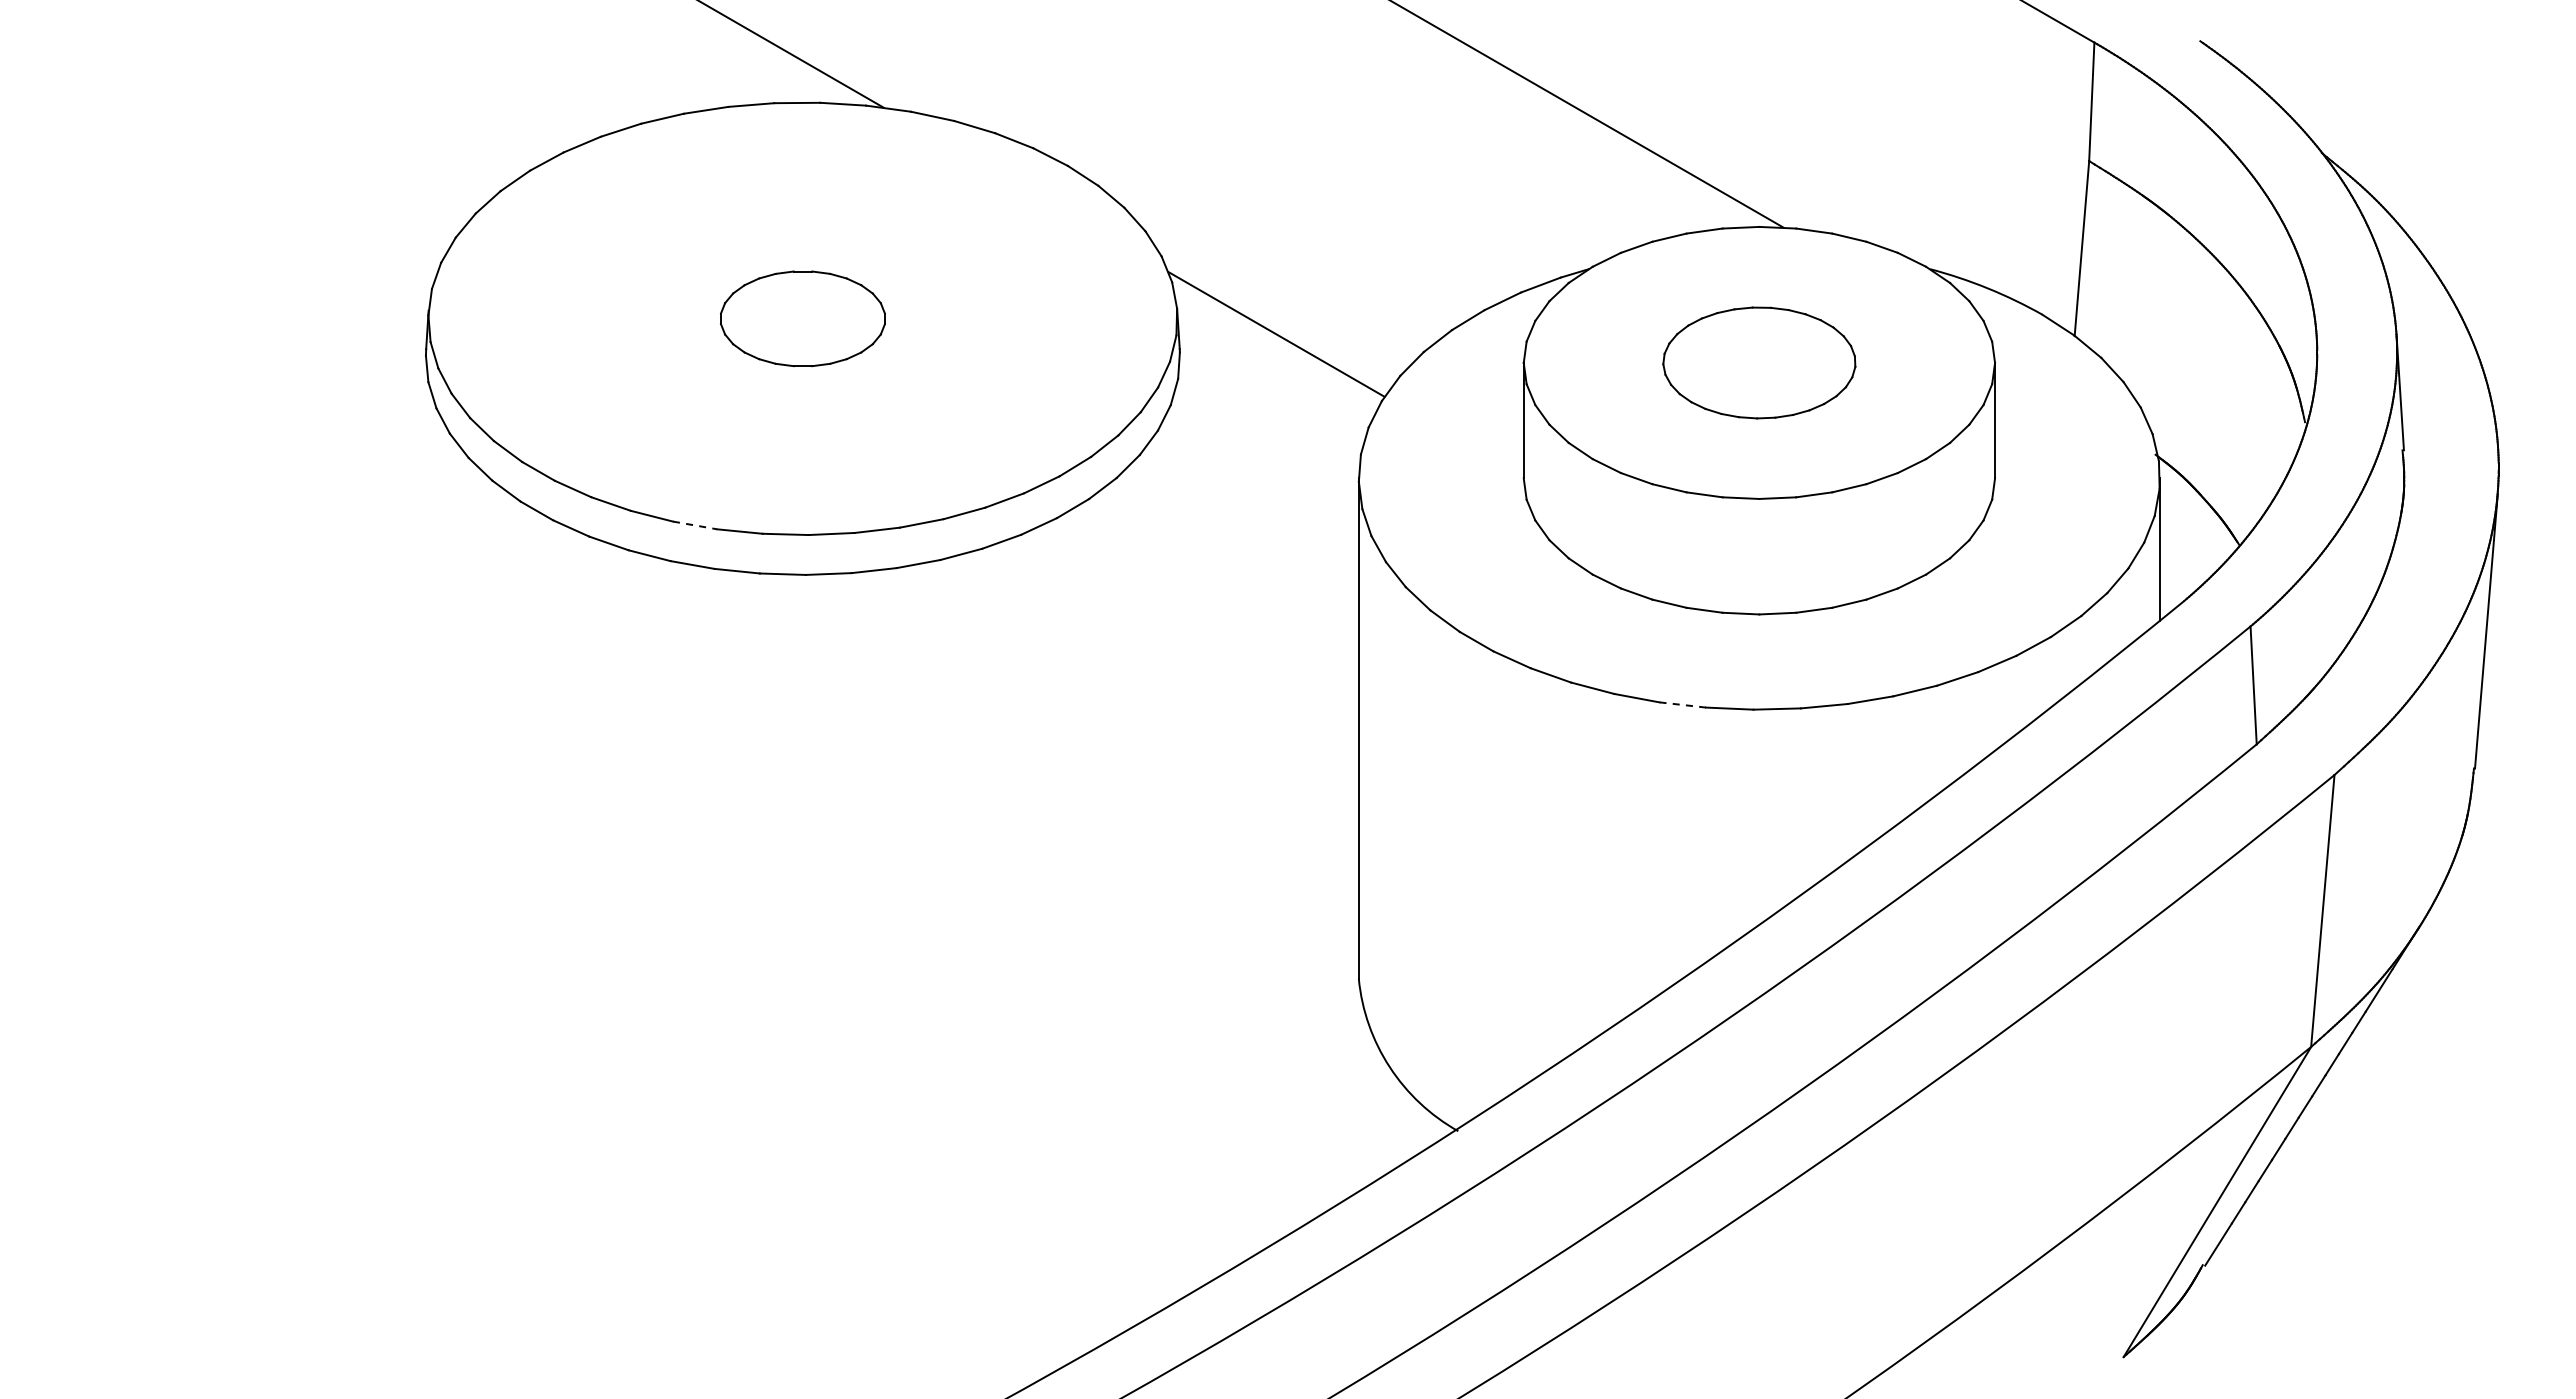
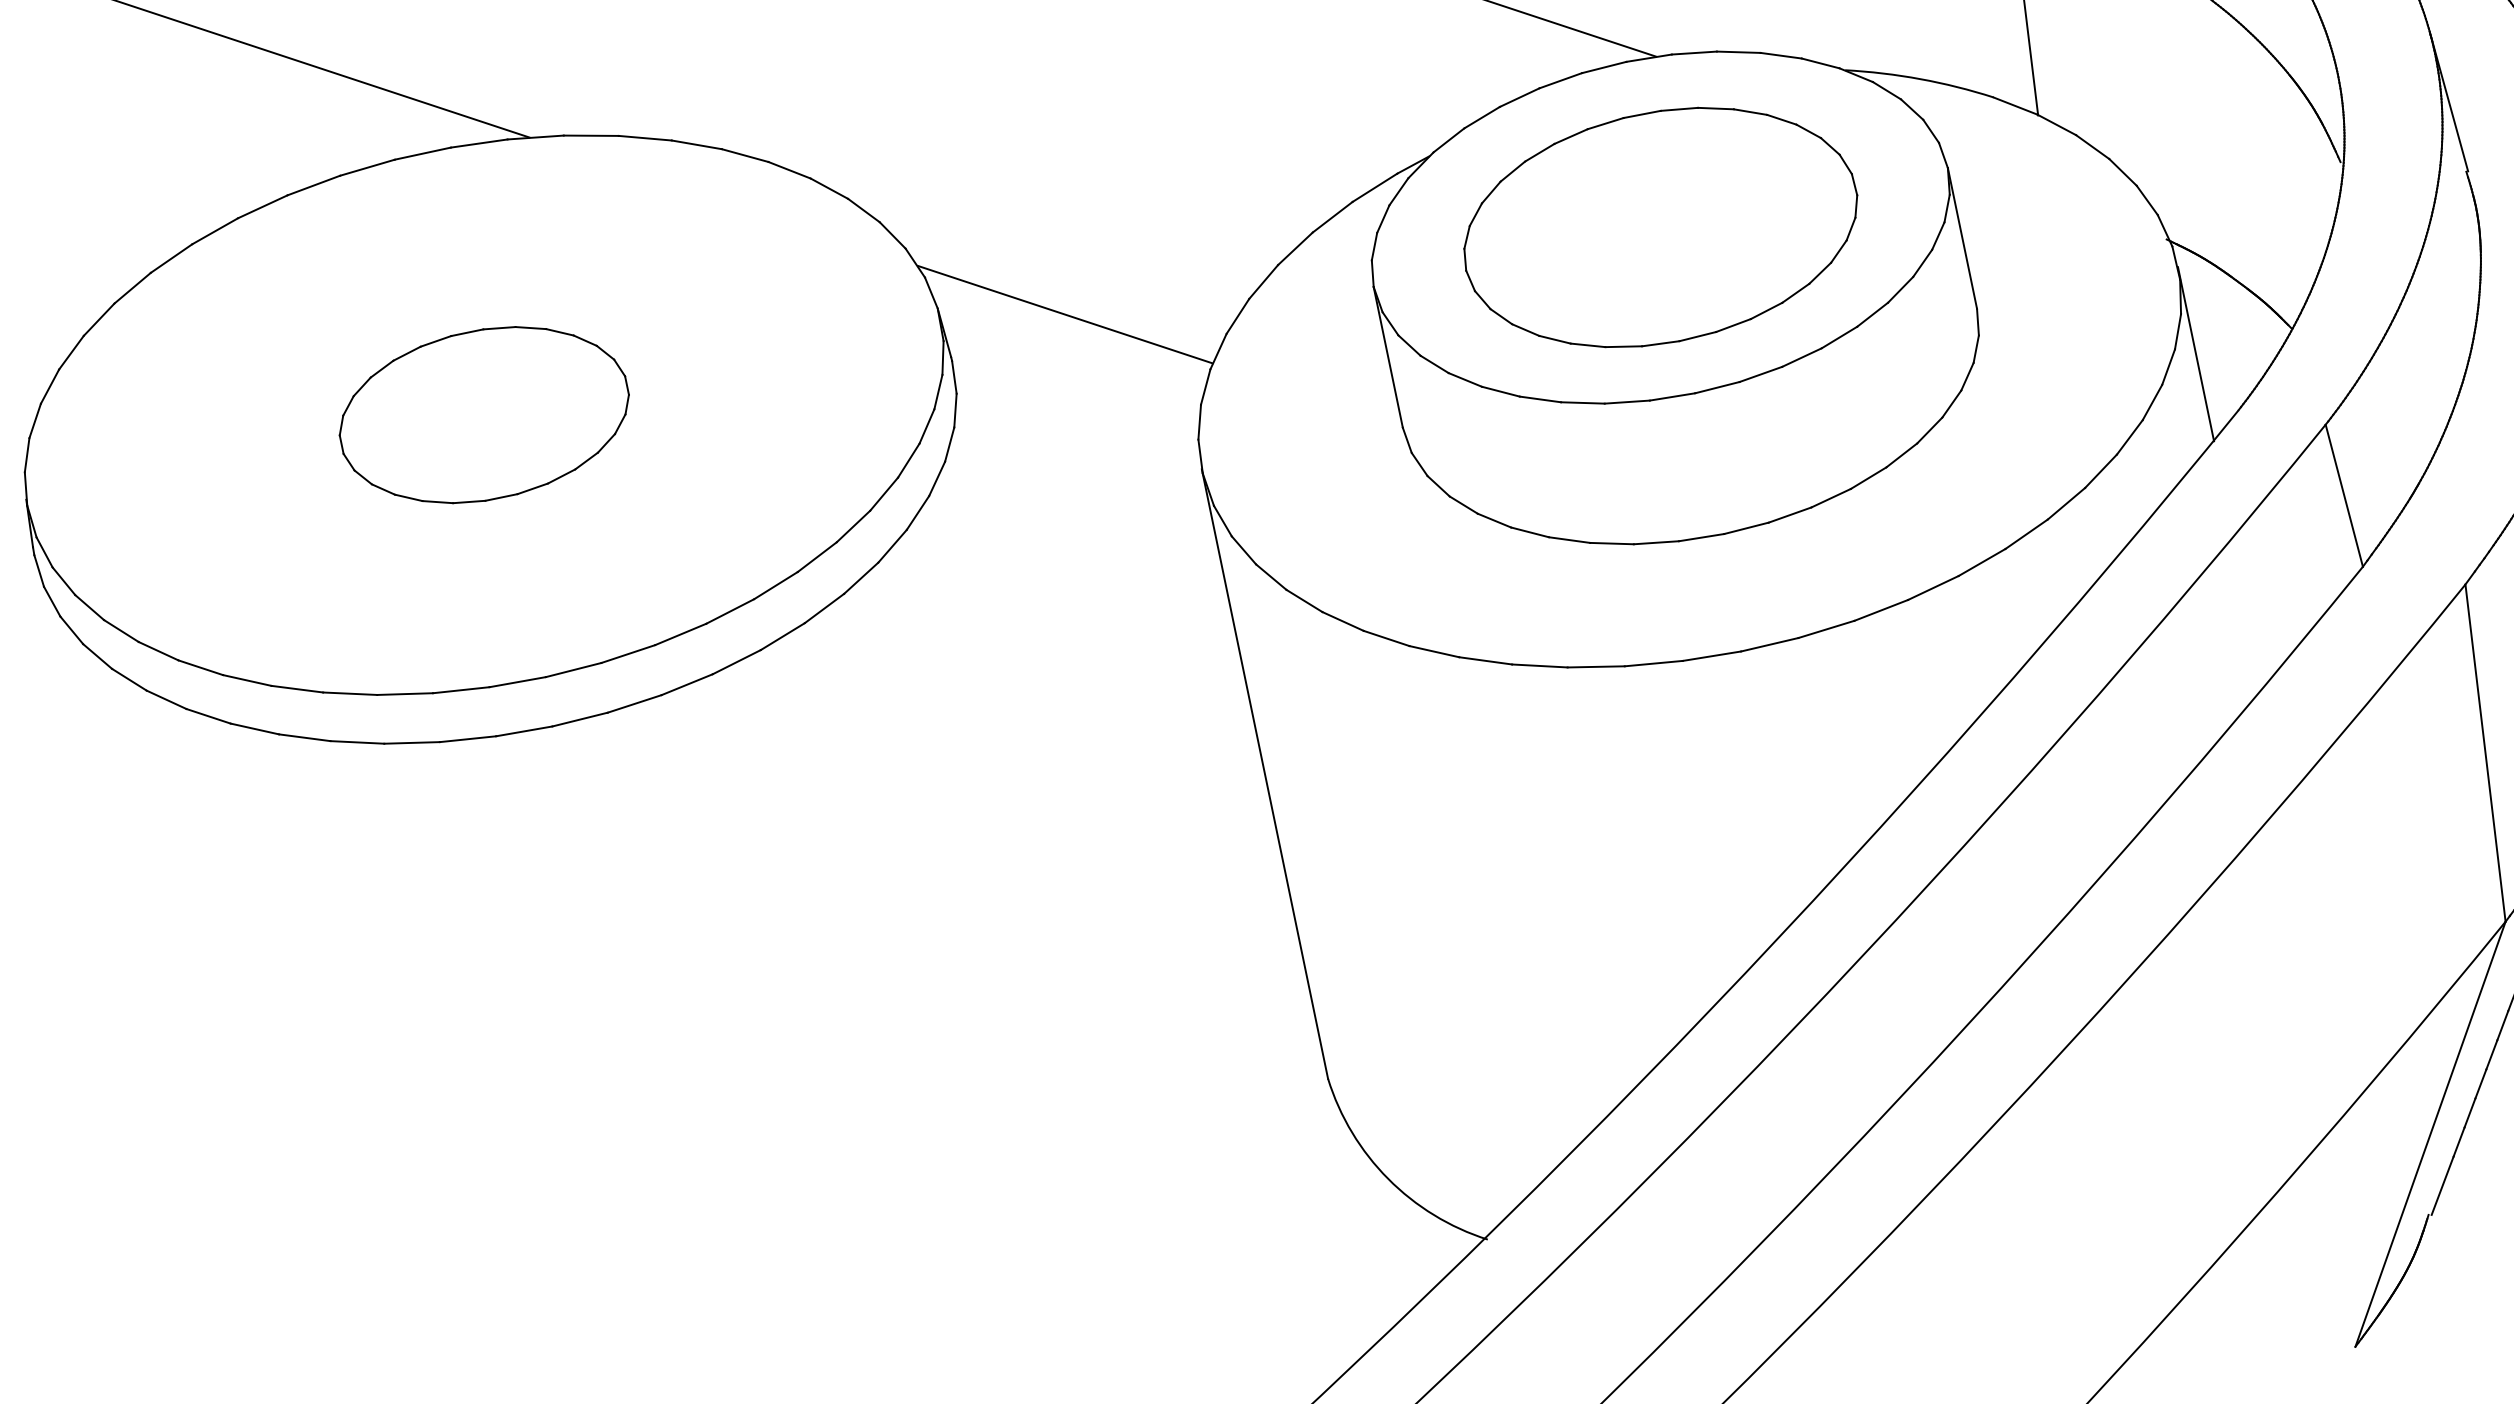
part: (802, 318) -> (483, 414), size x1.43
part: (1759, 362) -> (1660, 227), size x1.67
line: (695, 525) -> (405, 694), dashed -> solid
line: (1683, 705) -> (1654, 664), dashed -> solid

